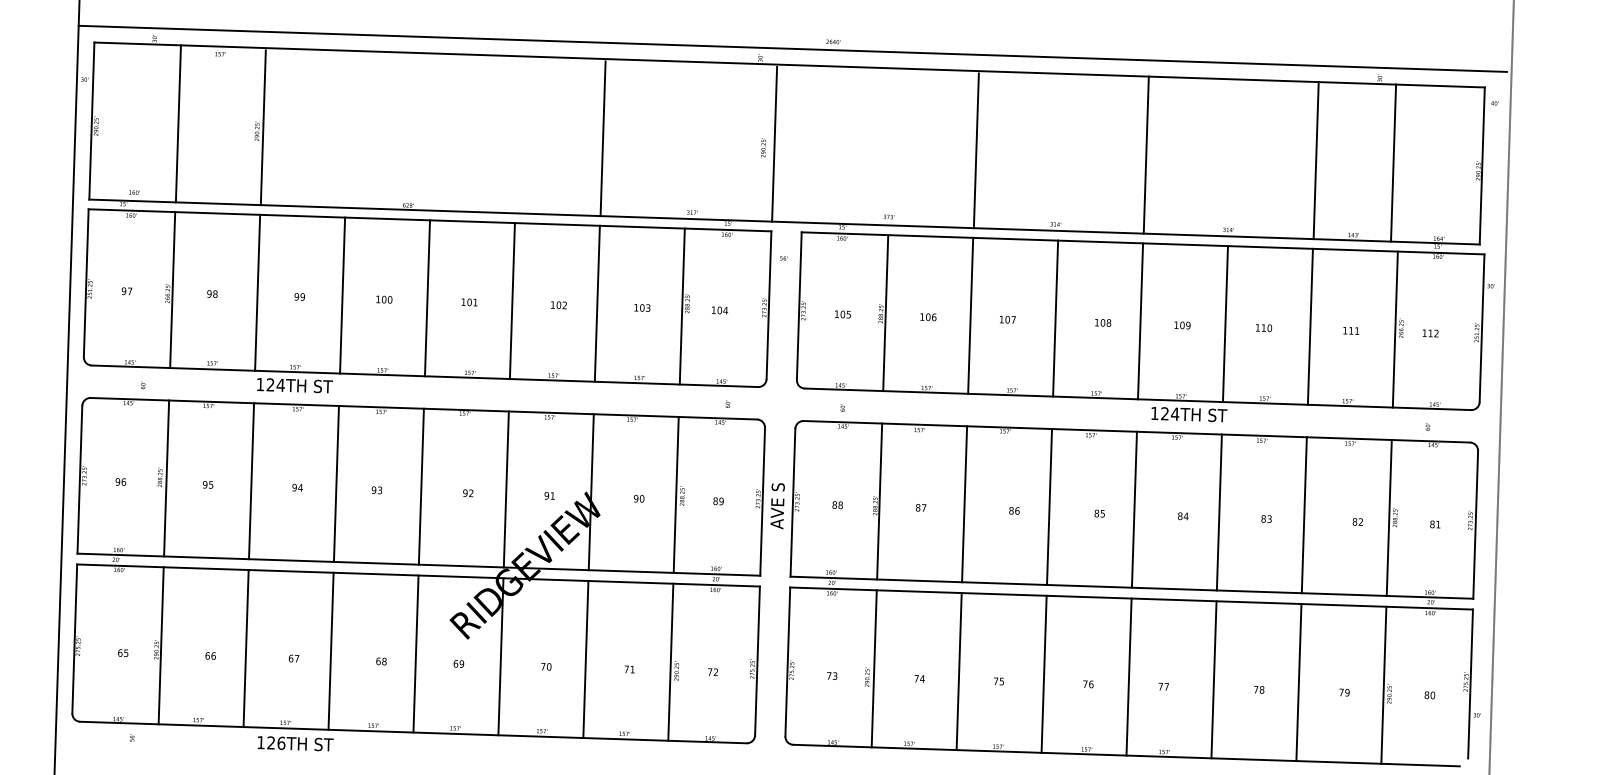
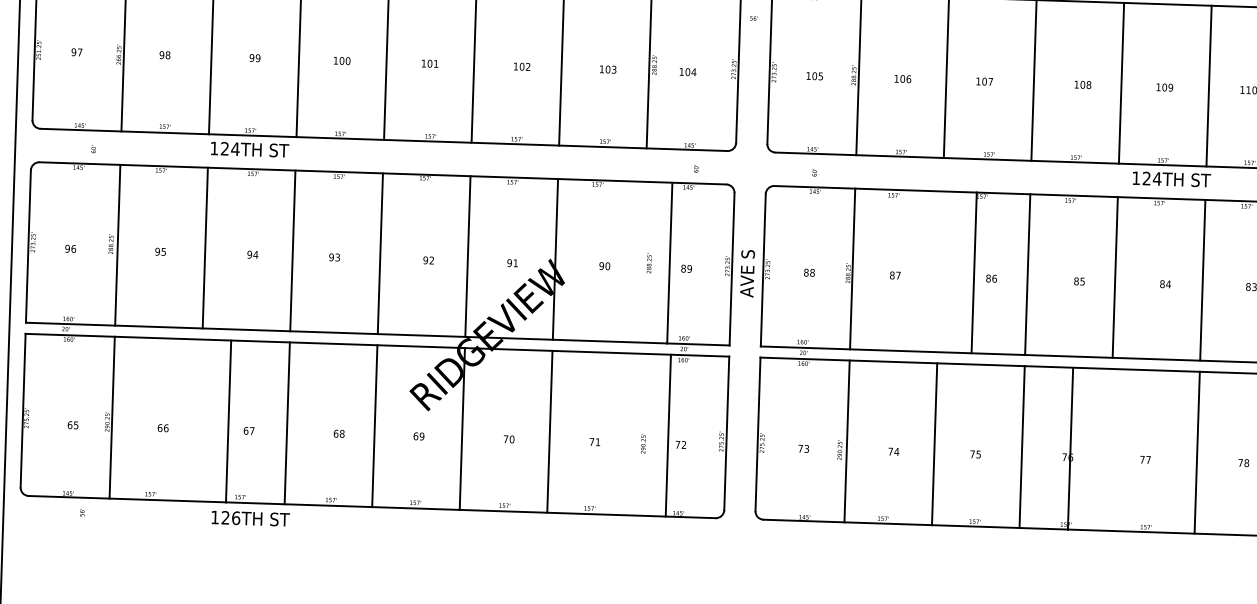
line: (675, 494) -> (669, 262), moved
line: (964, 504) -> (974, 273), moved
line: (245, 648) -> (227, 421), moved
line: (670, 661) -> (668, 434), moved
line: (1128, 676) -> (1069, 448), moved

